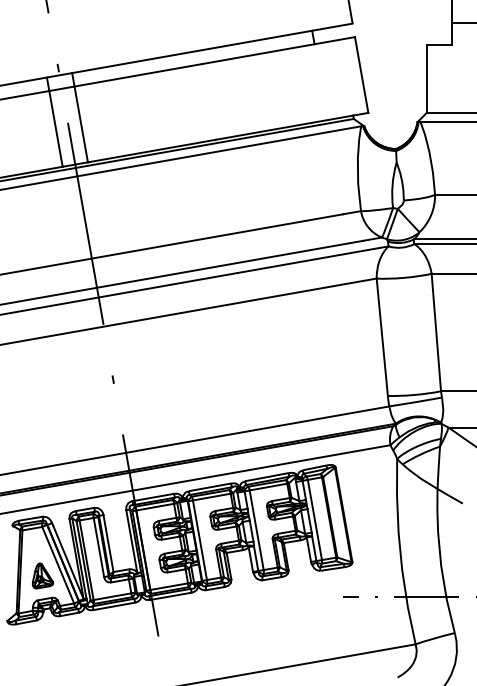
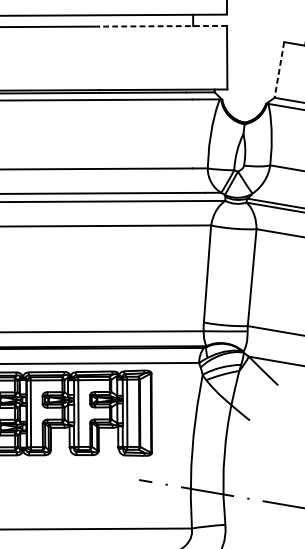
line: (278, 50) -> (162, 26), solid -> dashed
line: (426, 79) -> (279, 70), solid -> dashed

